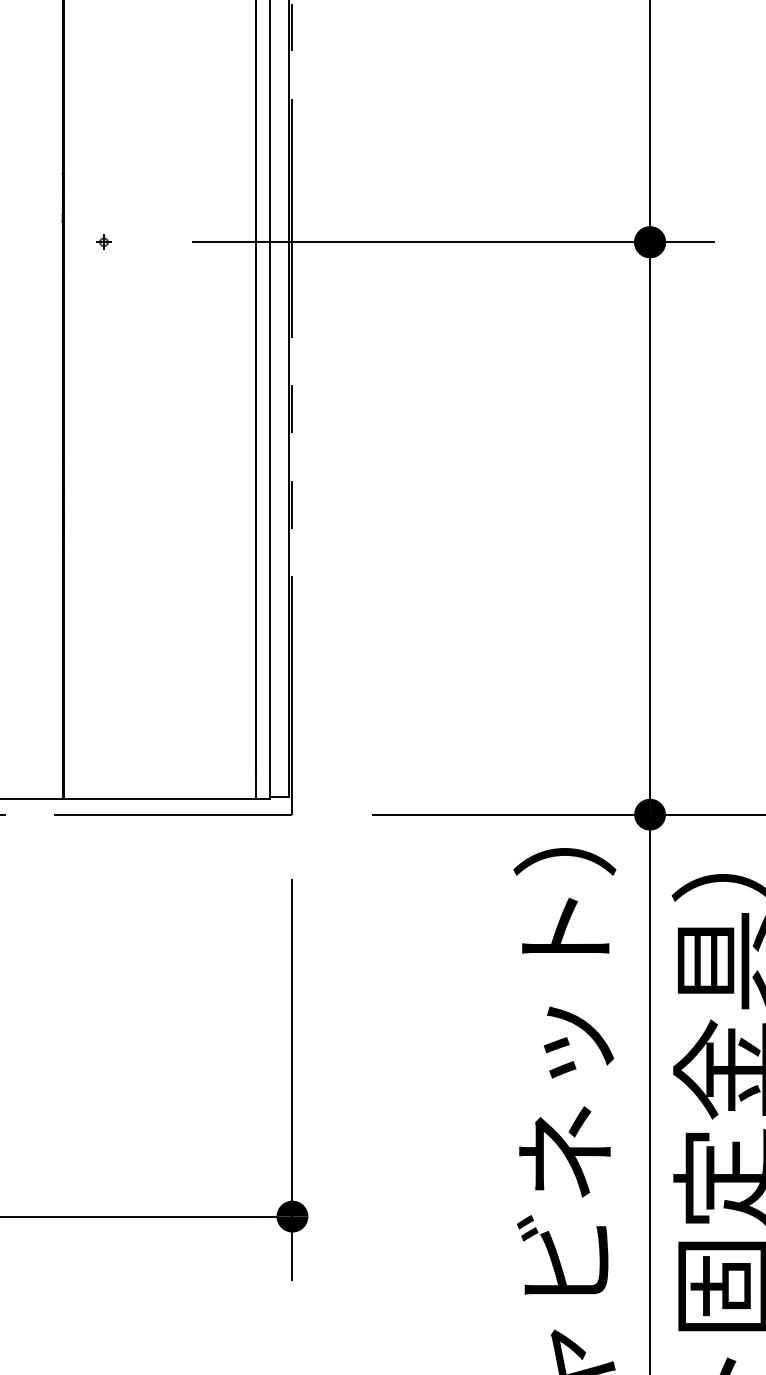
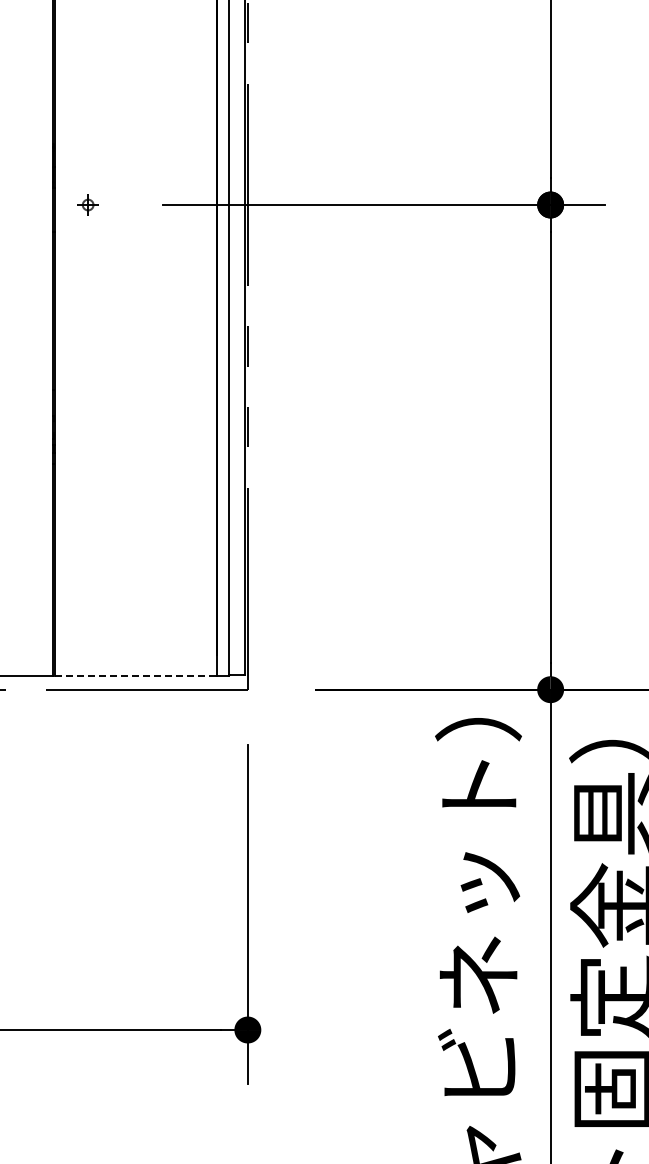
part: (104, 241) -> (88, 204), size x1.6
line: (160, 799) -> (136, 676), solid -> dashed

